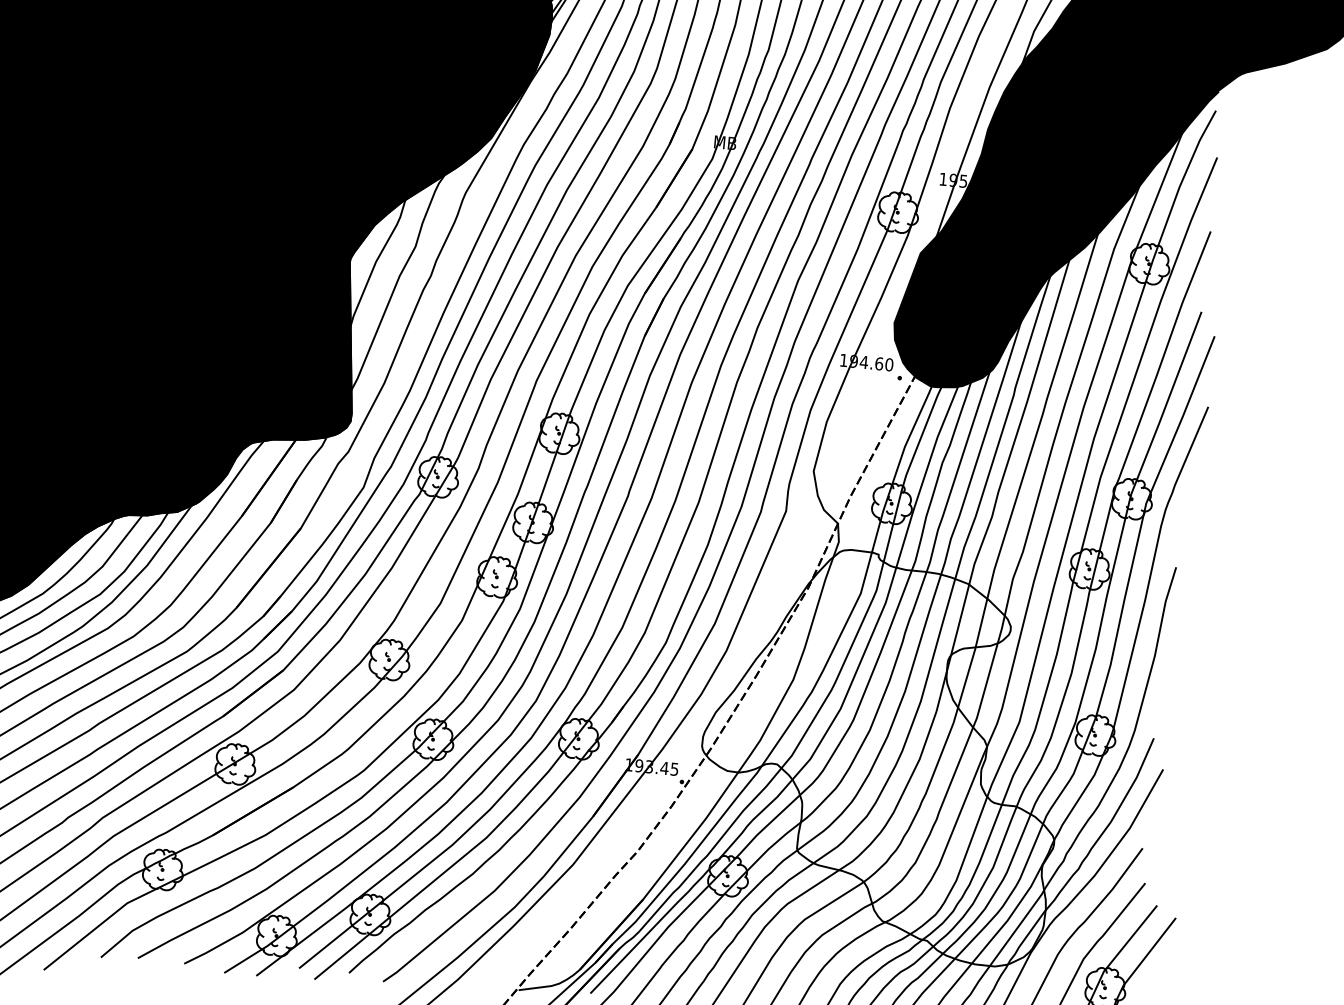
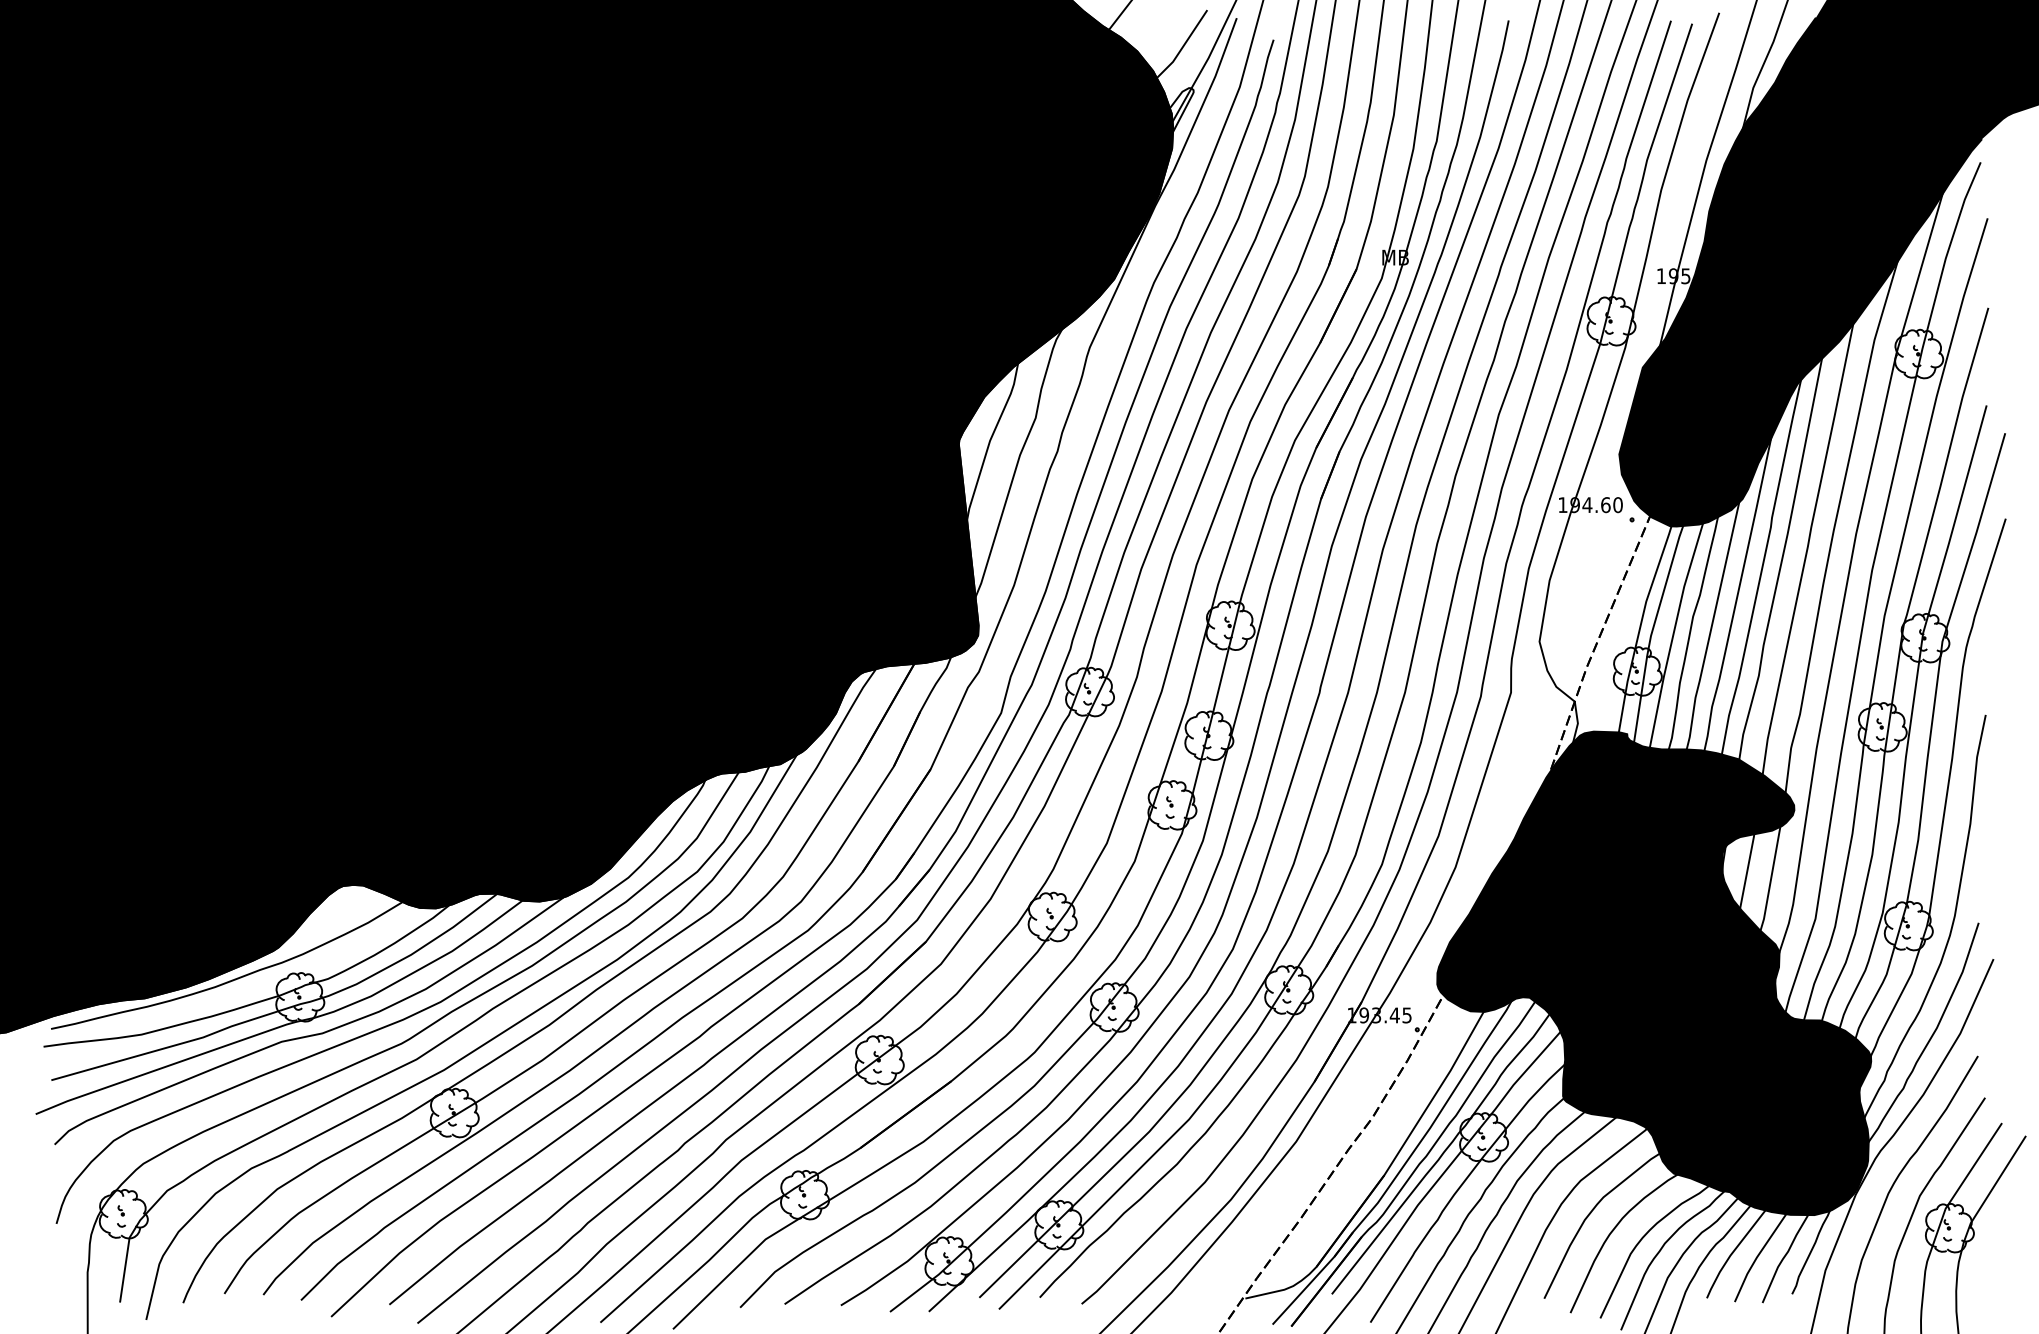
fill: (882, 754) -> (1654, 973), added

